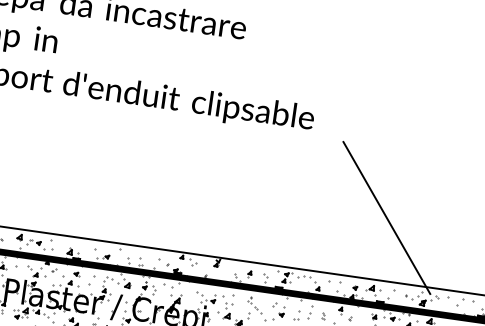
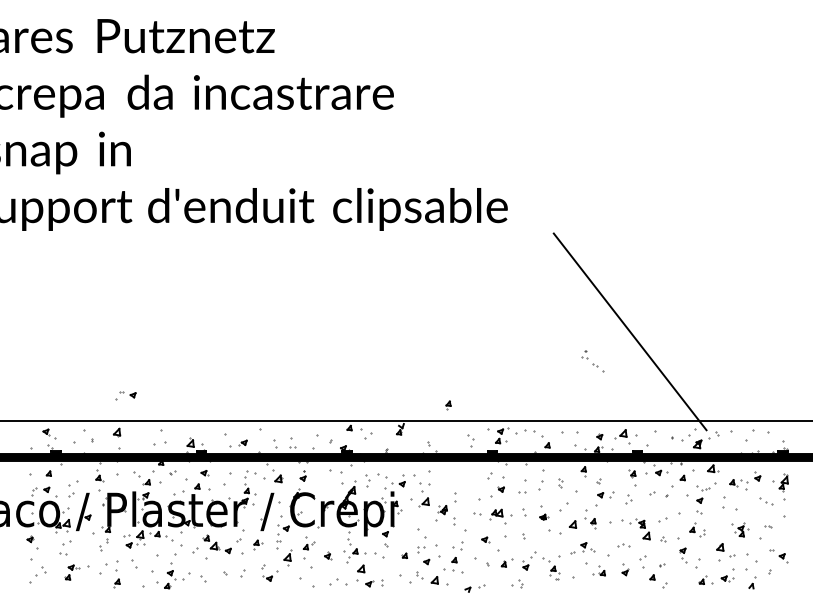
part: (33, 242) -> (125, 395), moved
part: (249, 274) -> (448, 405), moved
part: (153, 290) -> (367, 480), moved
part: (254, 305) -> (592, 361), moved

